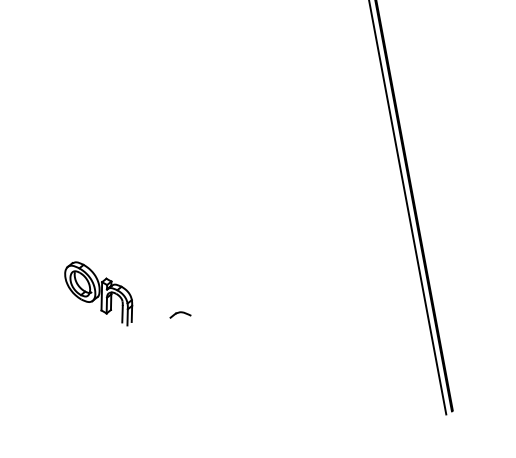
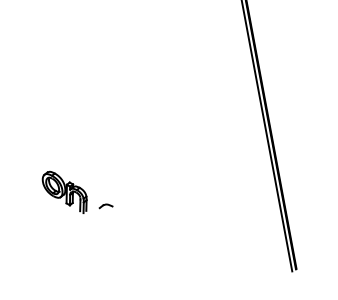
part: (179, 315) -> (105, 206), moved

